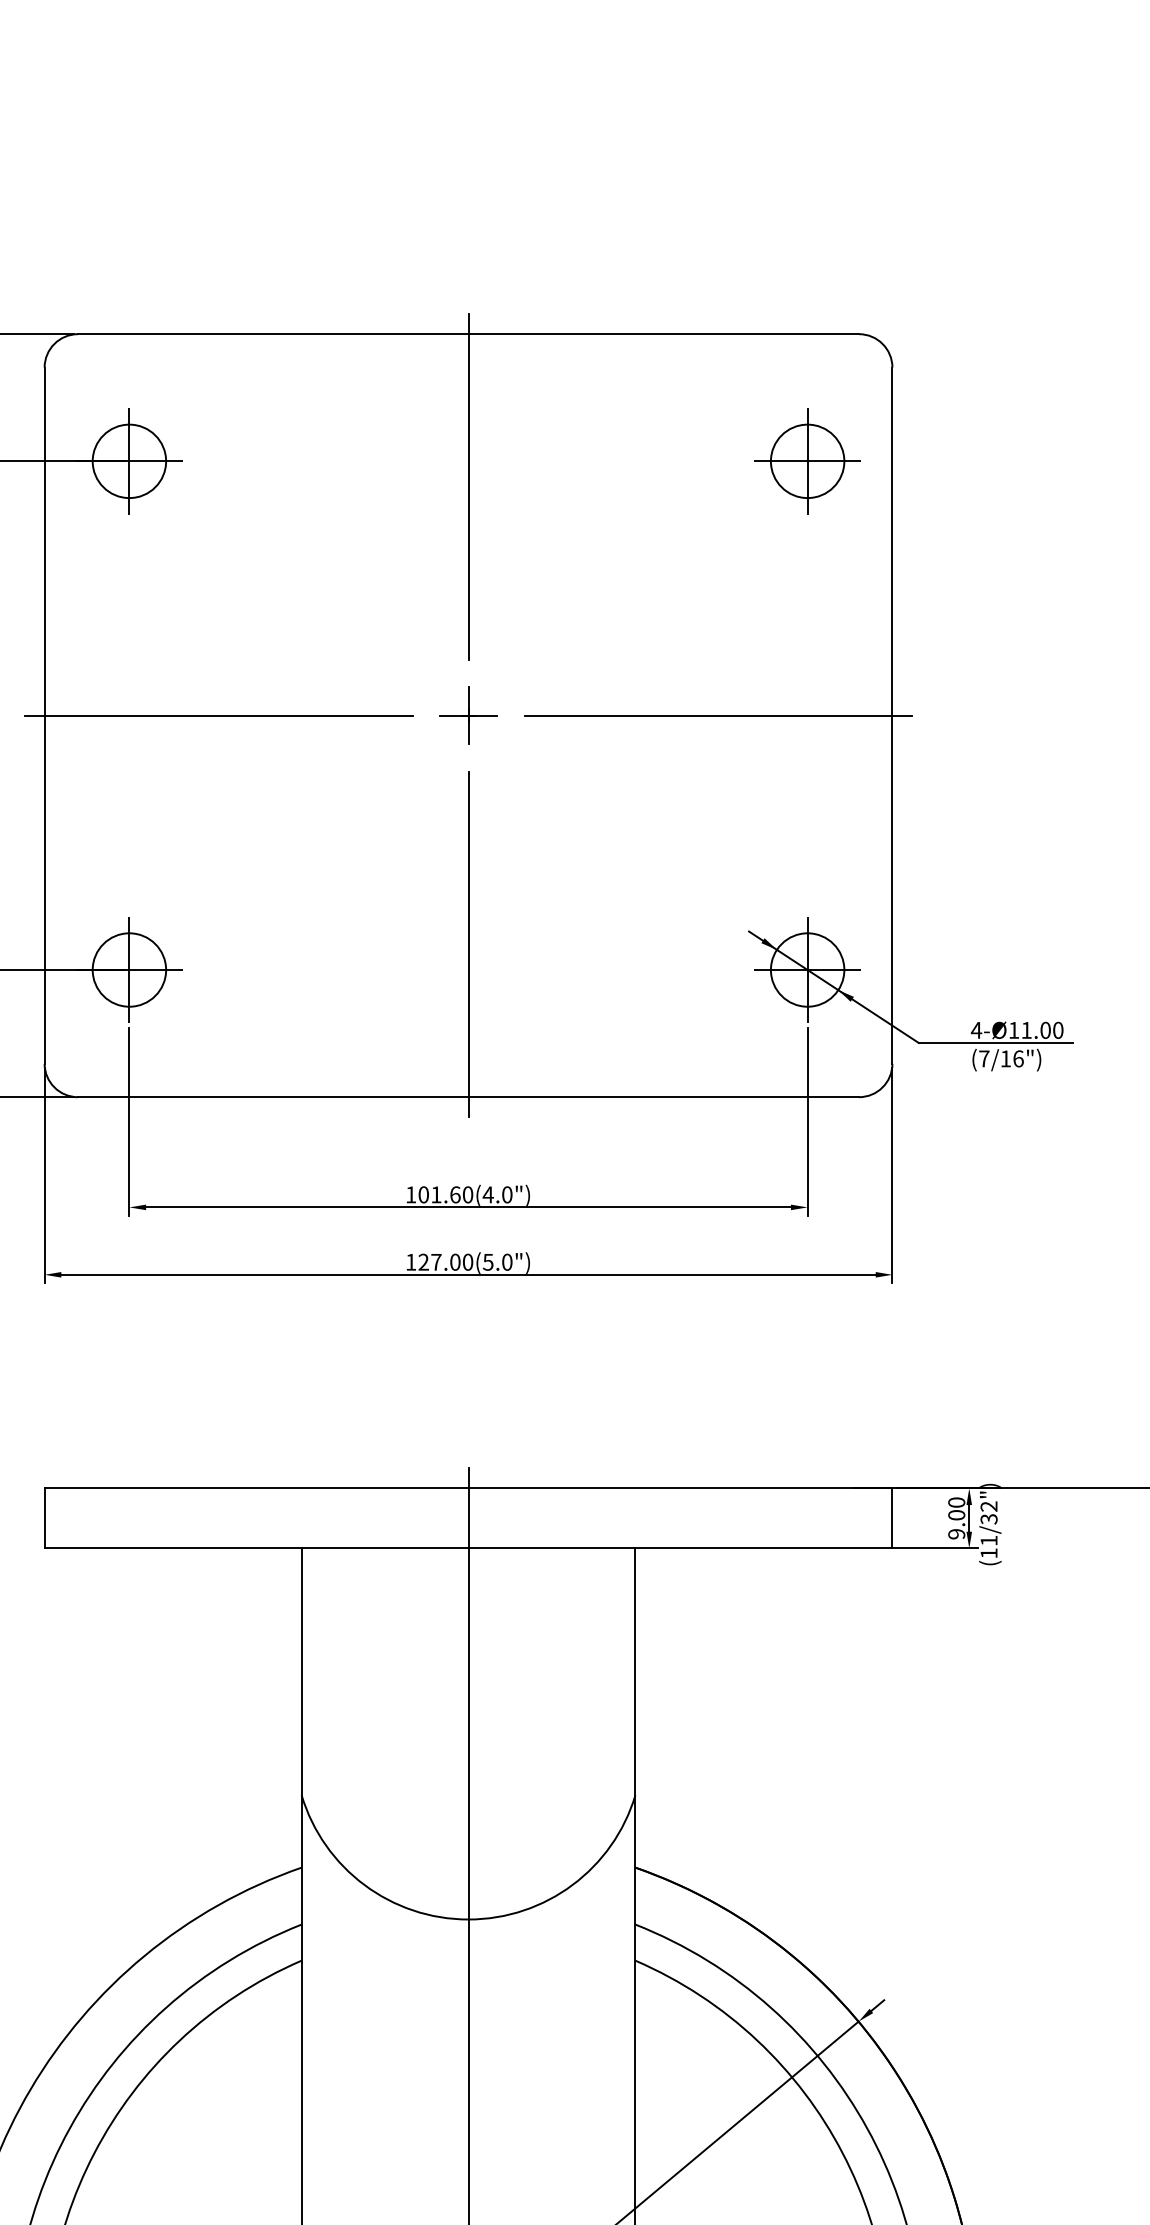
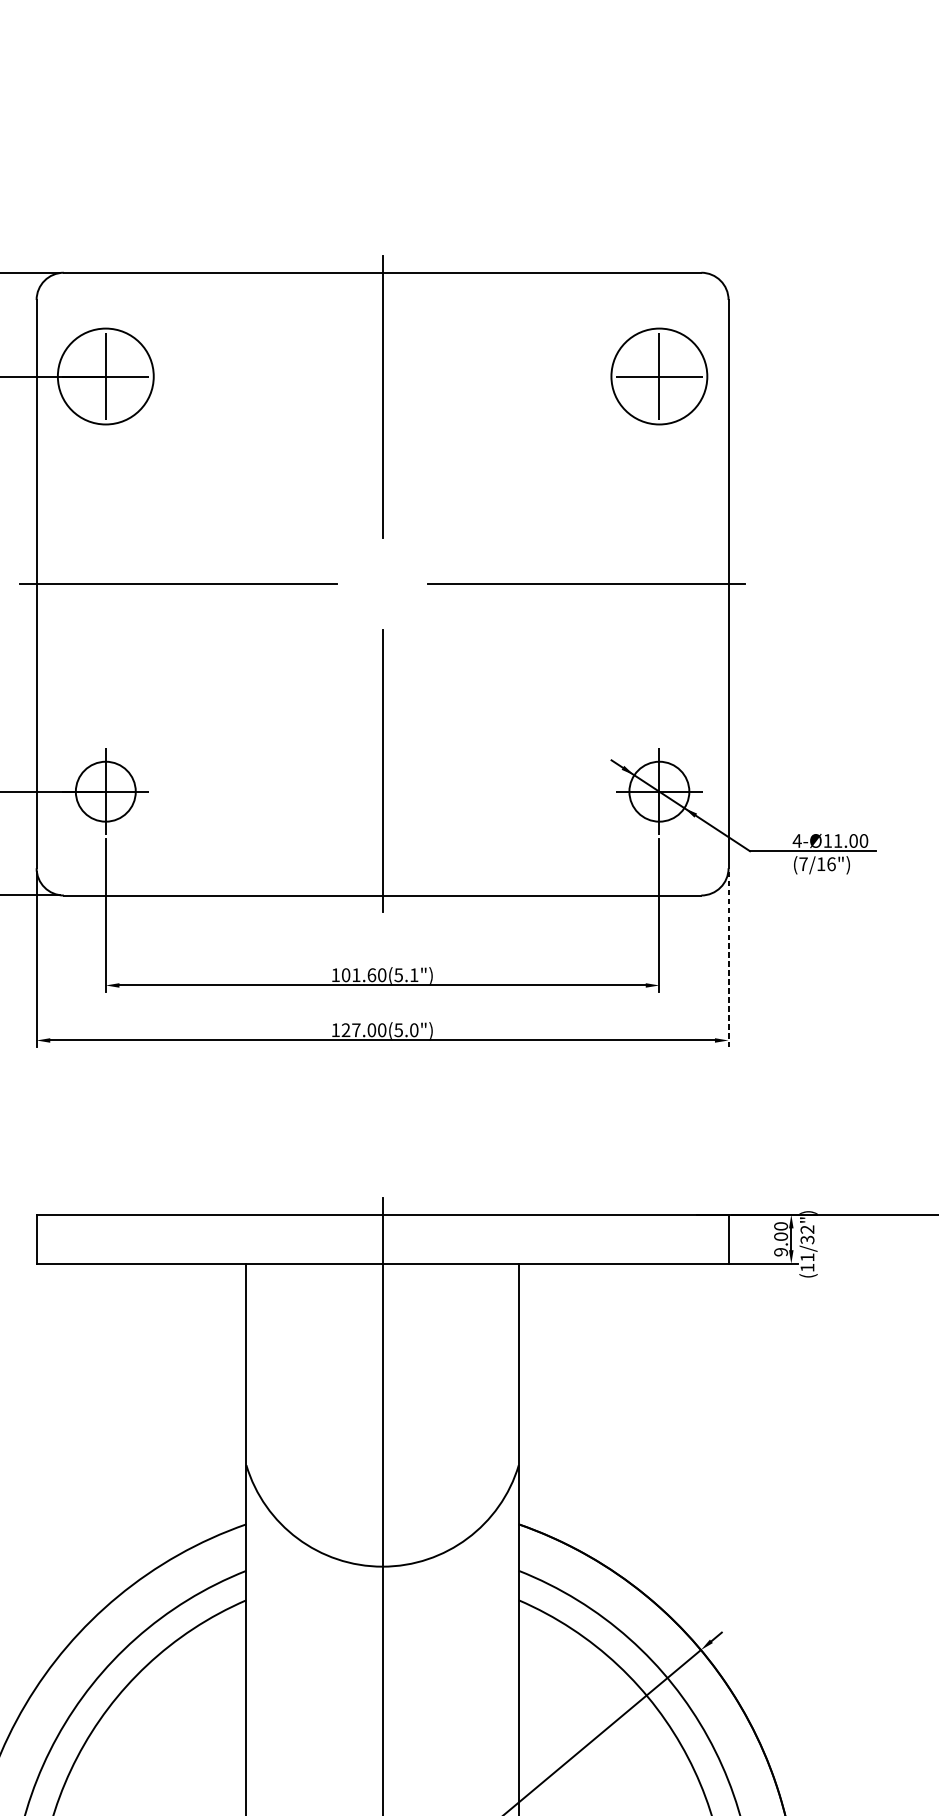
circle: (129, 461) -> (105, 376), size x1.6
circle: (807, 461) -> (659, 376), size x1.6
part: (468, 715) -> (382, 583), removed
line: (892, 1175) -> (728, 959), solid -> dashed
text: (497, 1194) -> (406, 974), 101.60(4.0") -> 101.60(5.1")

